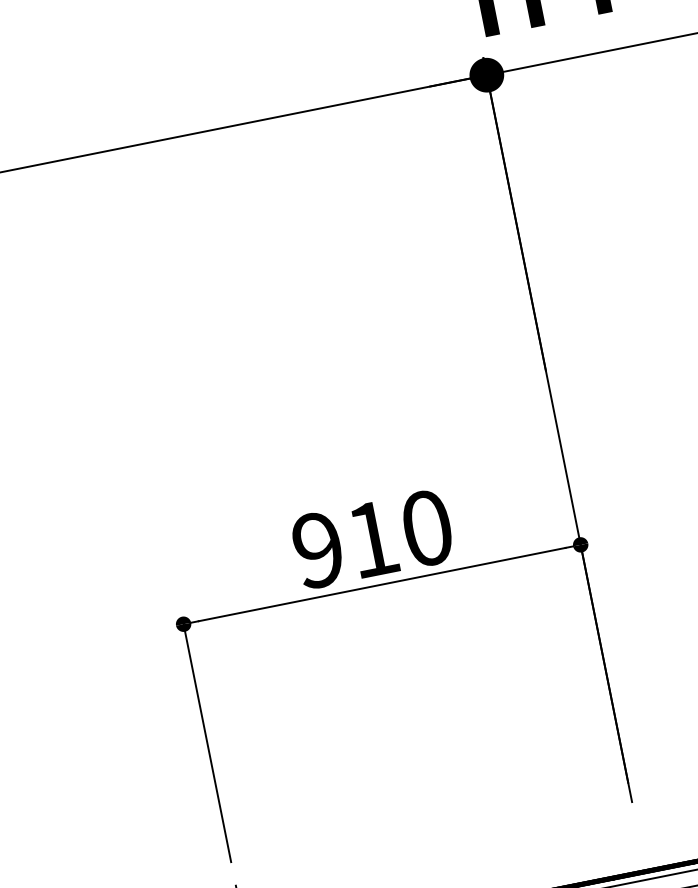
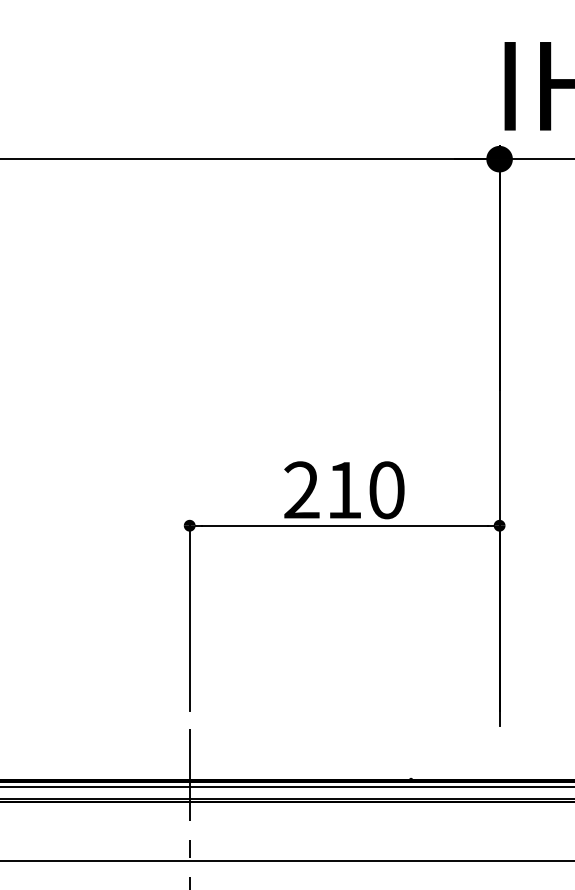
text: (317, 550) -> (301, 490), 910 -> 210

